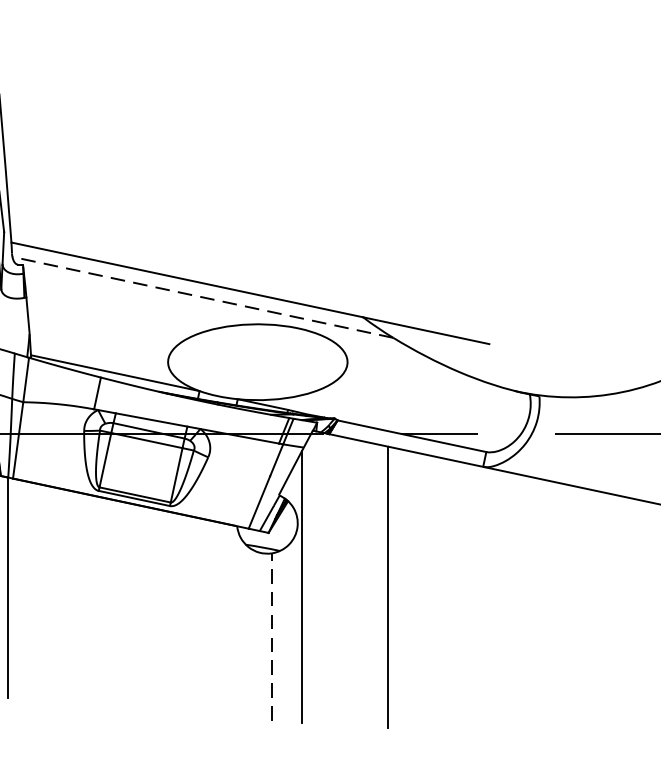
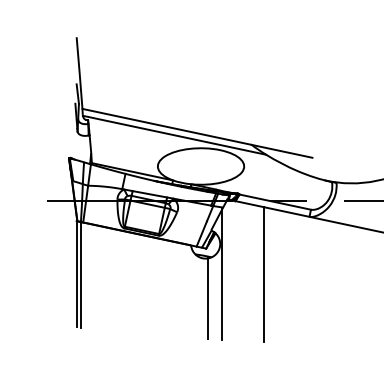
line: (202, 297) -> (174, 135), dashed -> solid
line: (271, 636) -> (207, 298), dashed -> solid

